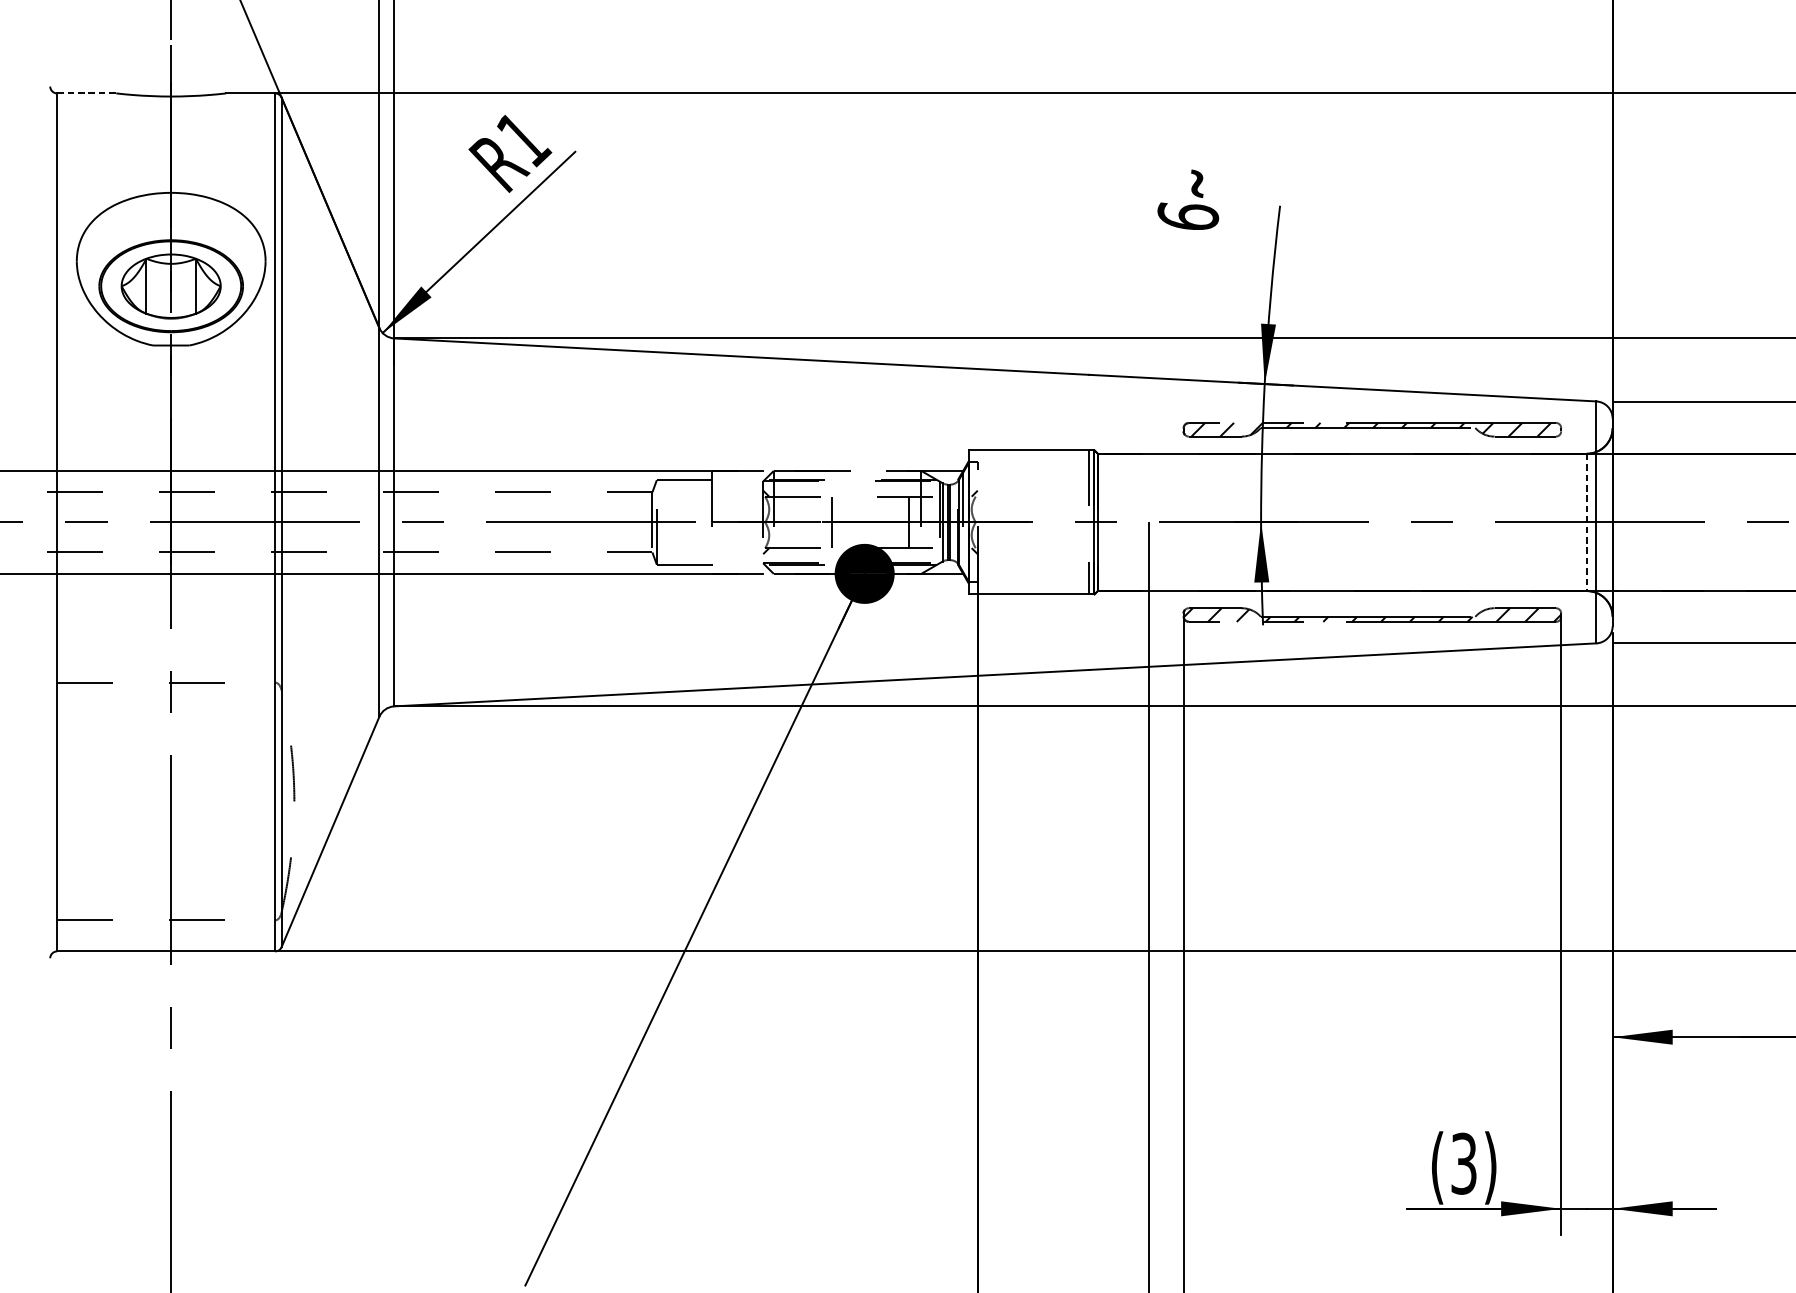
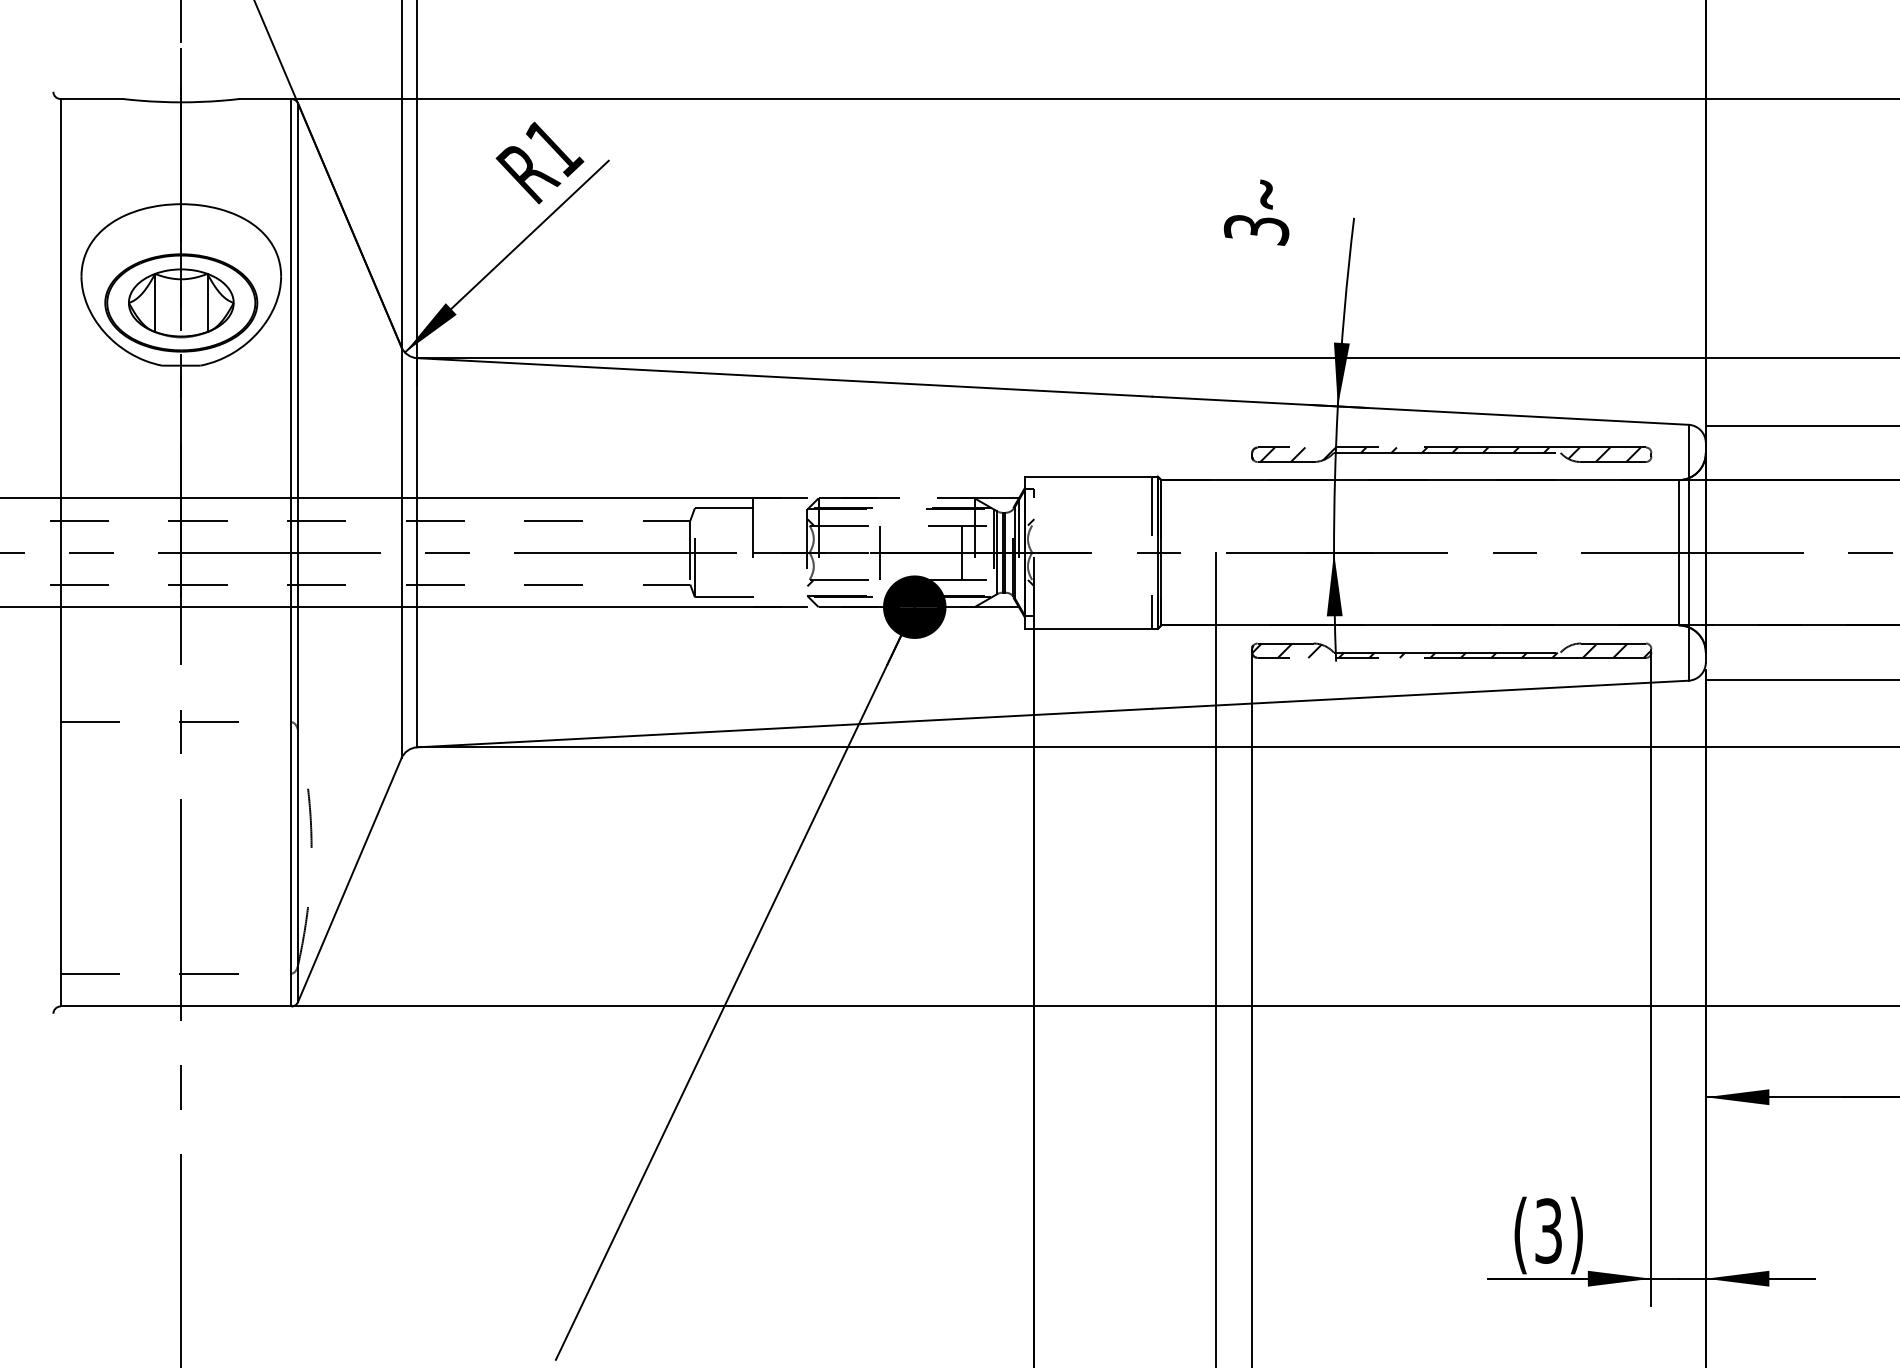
line: (87, 93) -> (92, 99), dashed -> solid
text: (1187, 216) -> (1256, 229), 6 -> 3
line: (1586, 522) -> (1678, 552), dashed -> solid

